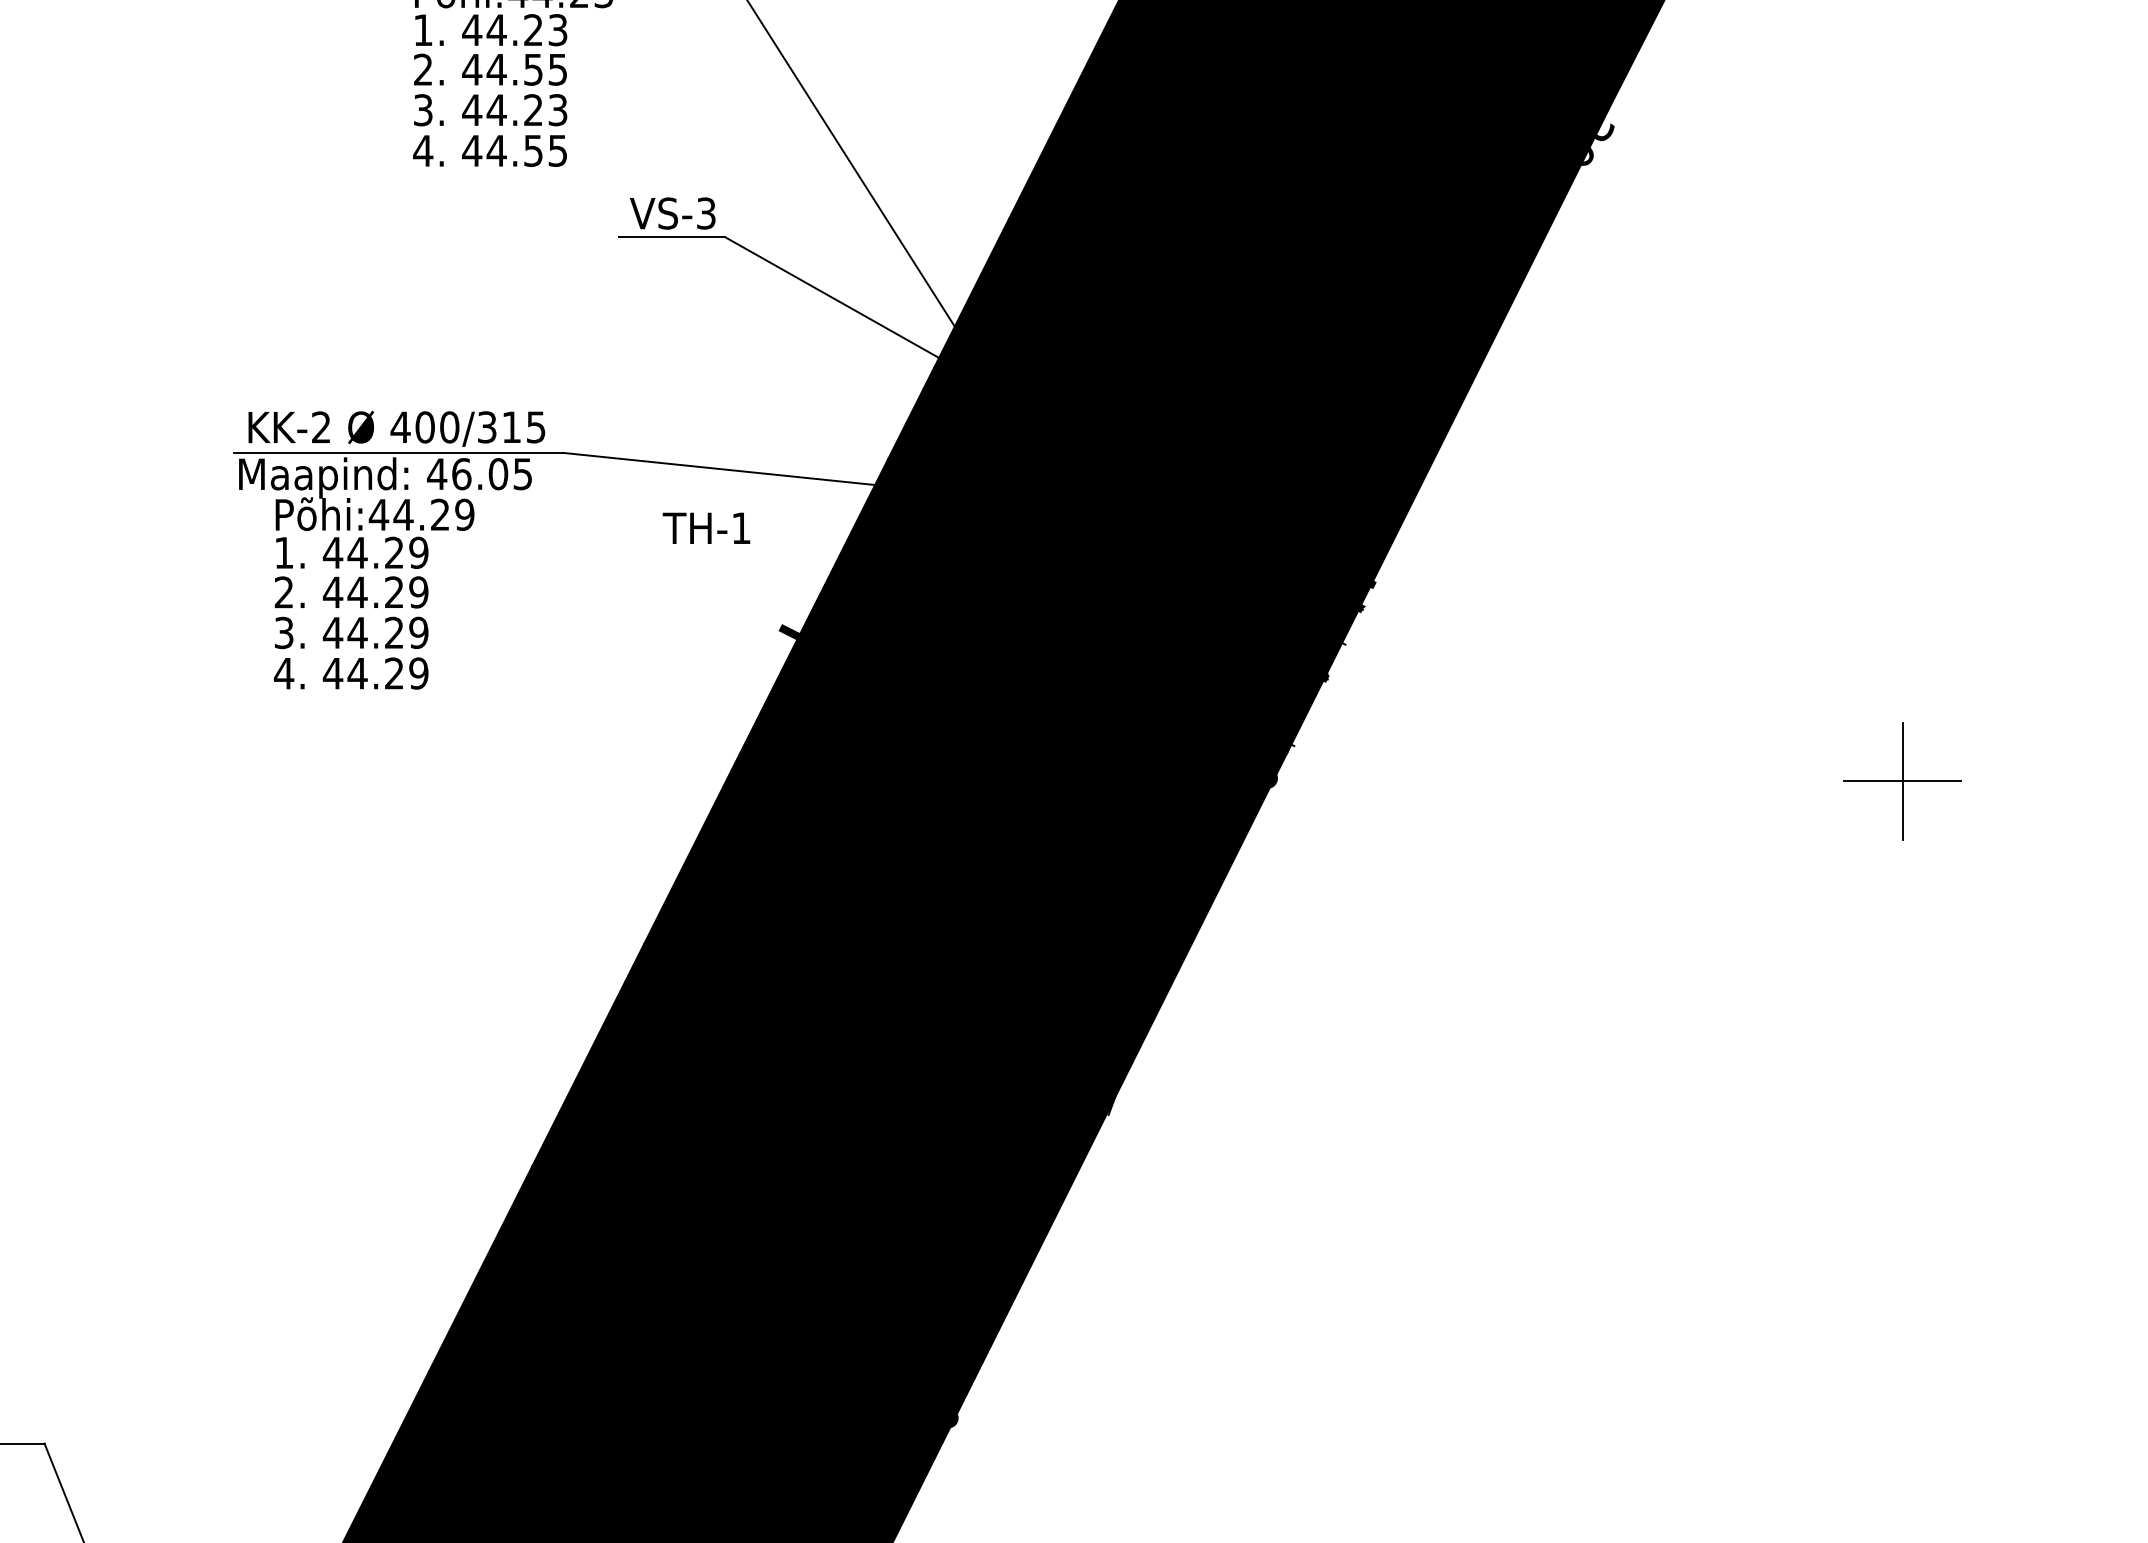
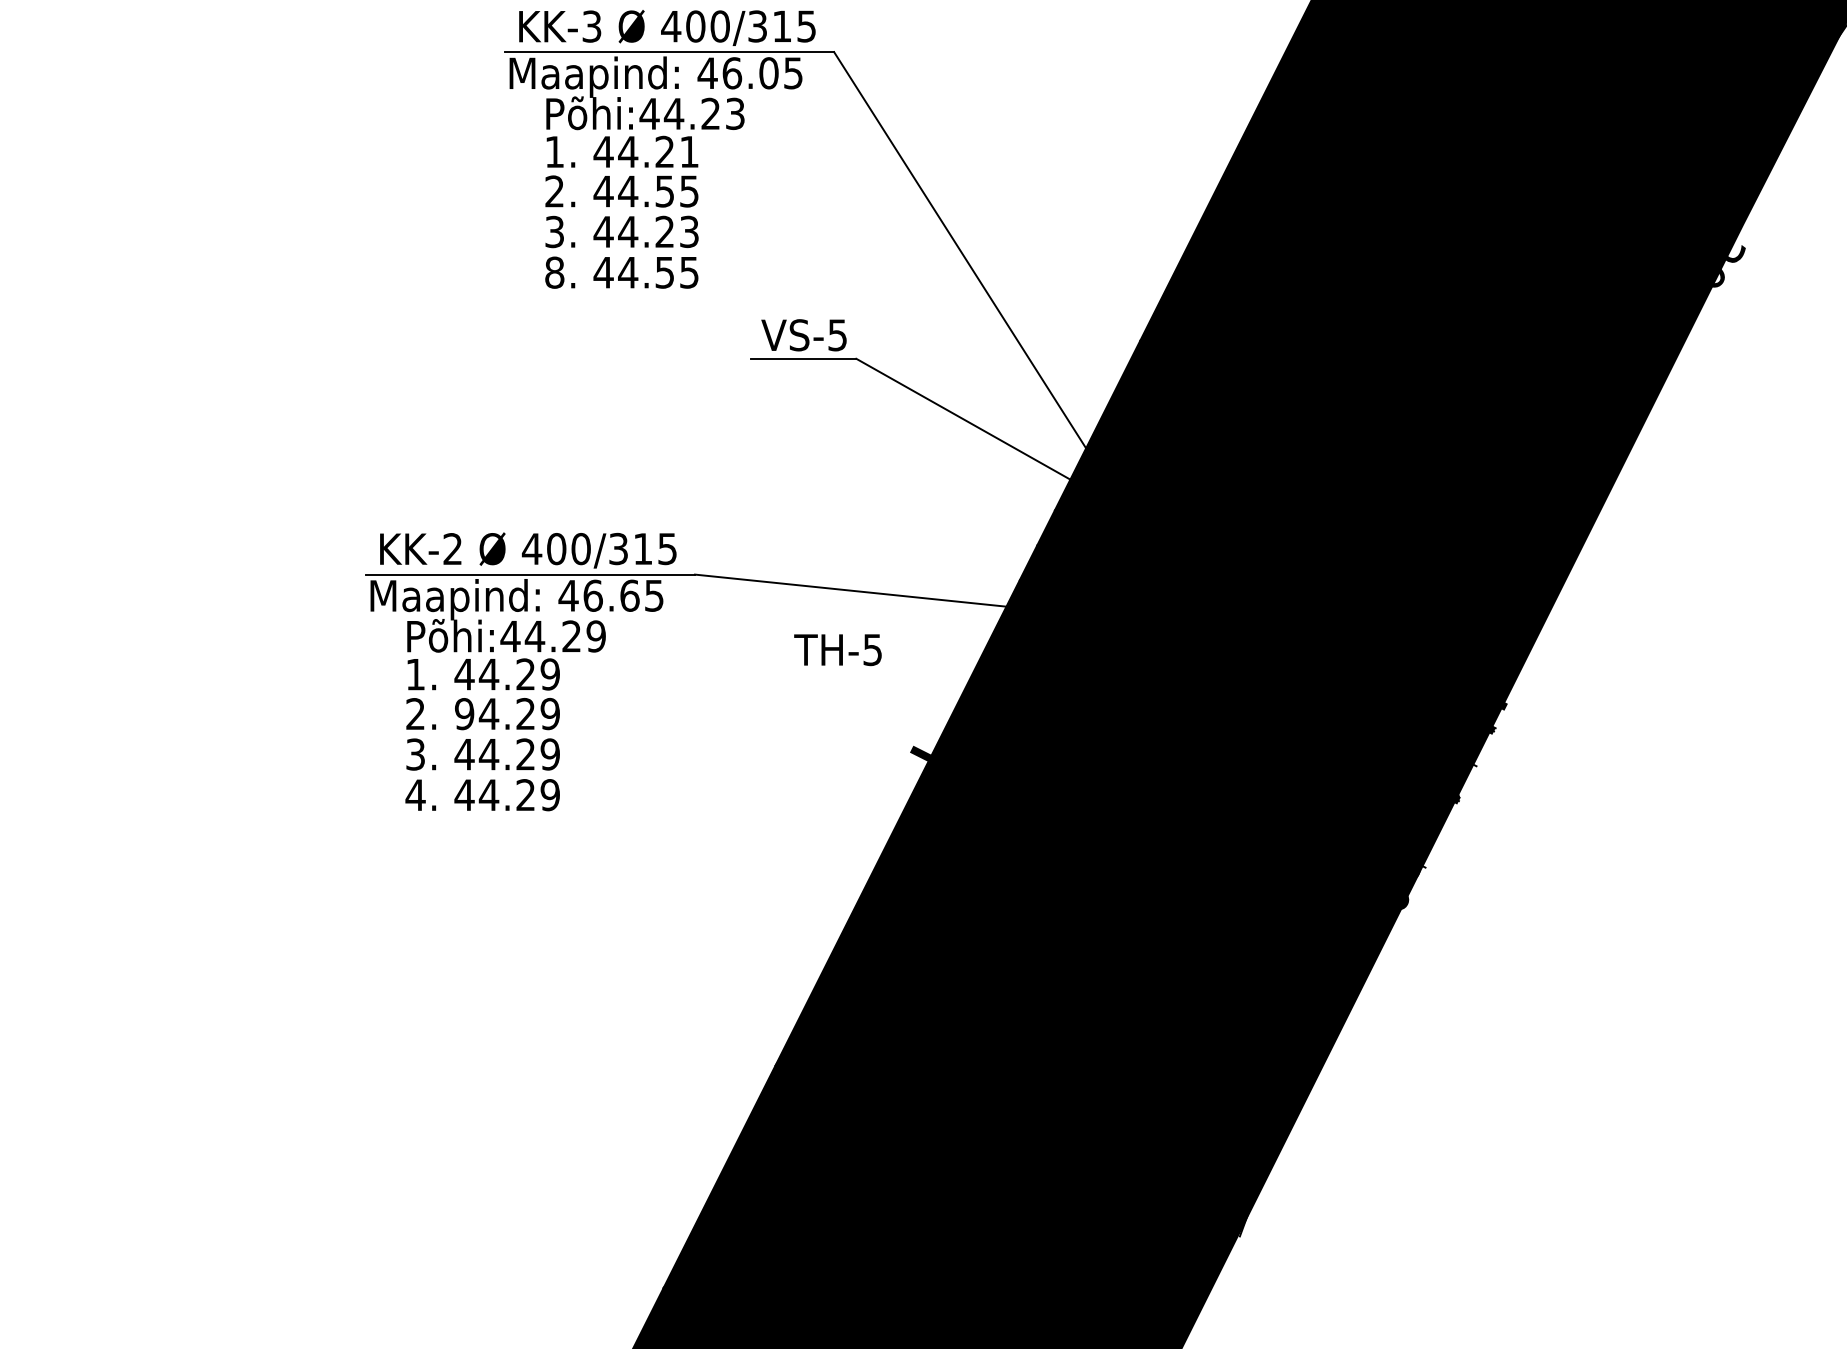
text: (557, 30) -> (688, 152), 44.23 -> 44.21
text: (423, 150) -> (554, 272), 4. -> 8.
text: (706, 213) -> (837, 335), VS-3 -> VS-5
text: (498, 474) -> (629, 596), 46.05 -> 46.65
text: (741, 528) -> (872, 650), TH-1 -> TH-5
text: (332, 592) -> (463, 714), 44.29 -> 94.29

